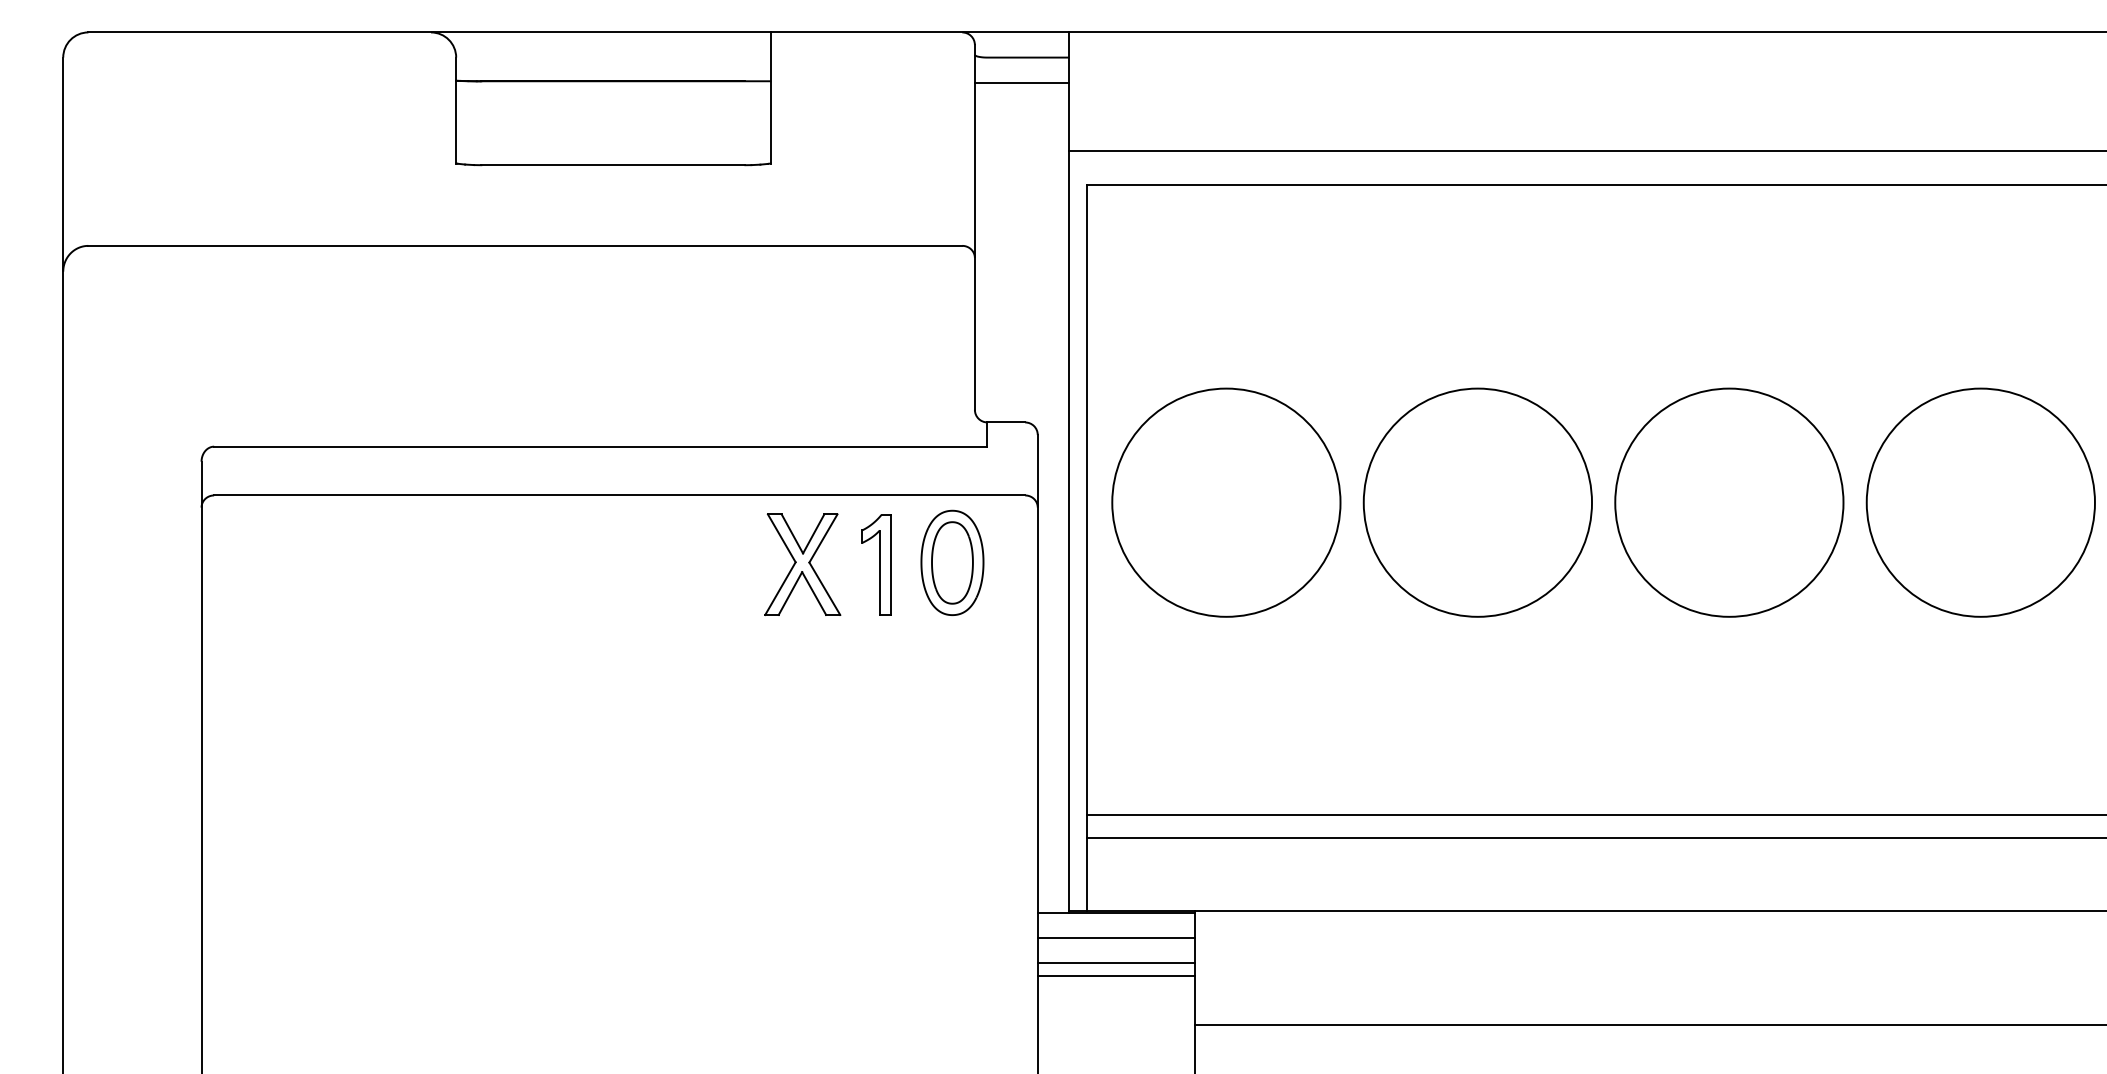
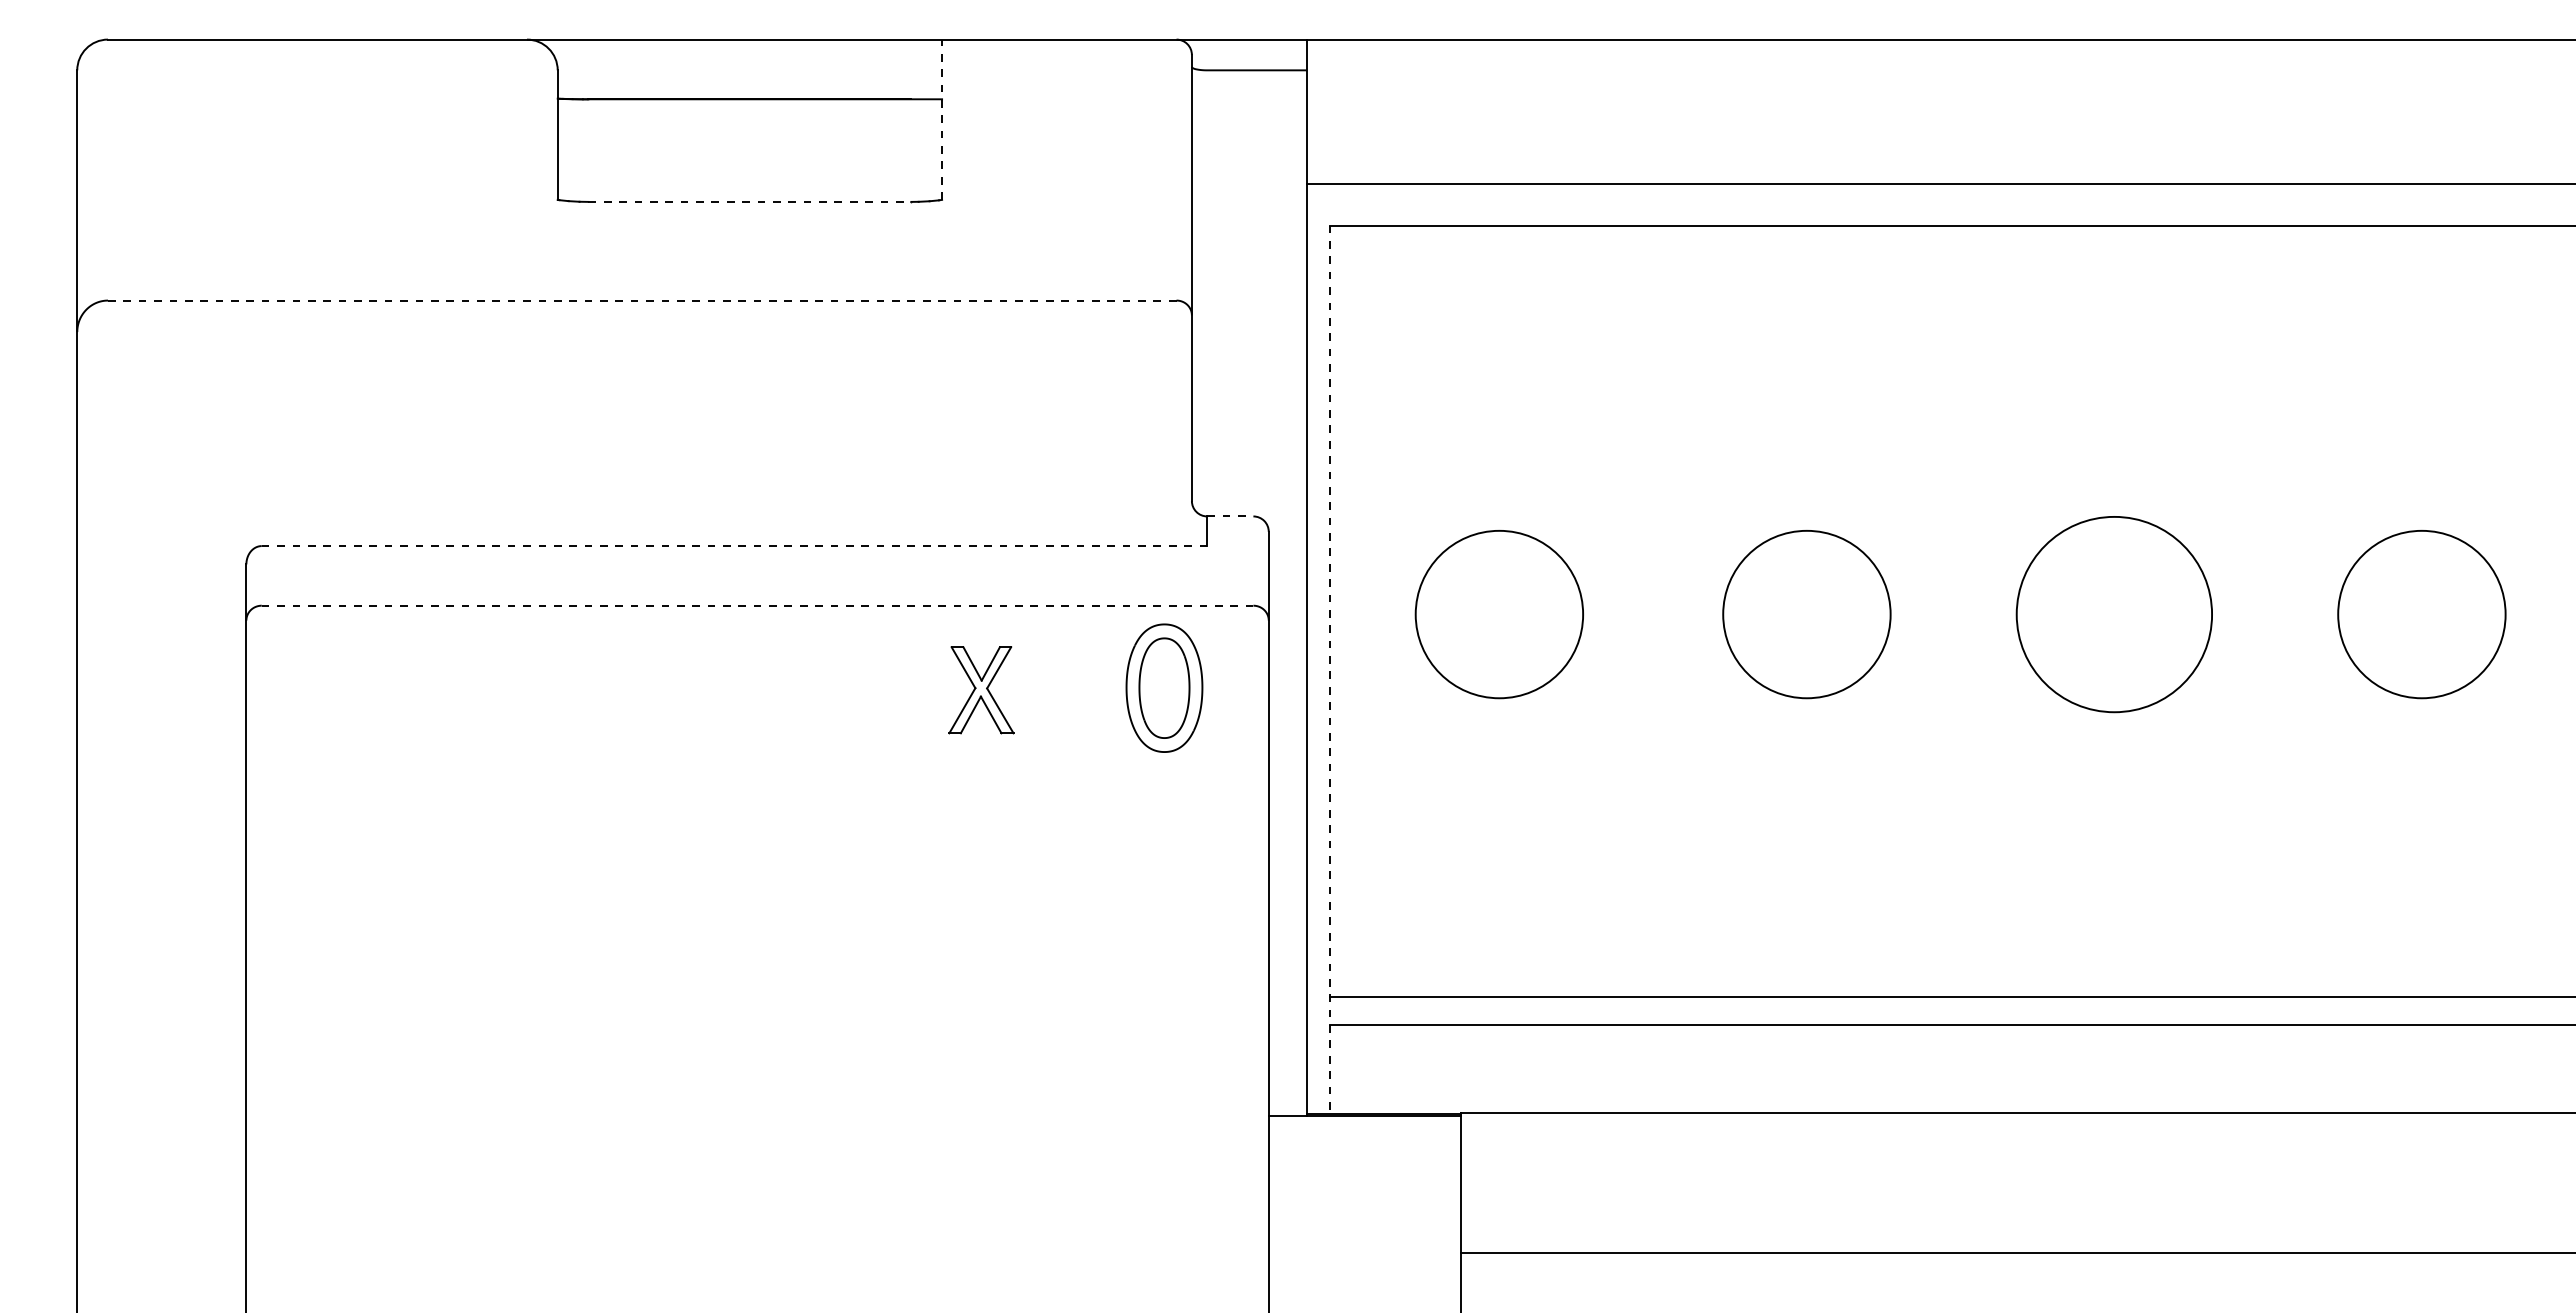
line: (1022, 83) -> (1249, 101), removed
line: (770, 97) -> (942, 119), solid -> dashed
line: (613, 164) -> (750, 201), solid -> dashed
line: (525, 245) -> (642, 300), solid -> dashed
line: (1006, 422) -> (1230, 516), solid -> dashed
line: (600, 447) -> (734, 546), solid -> dashed
line: (619, 495) -> (757, 605), solid -> dashed
circle: (1226, 502) -> (1499, 614), size x0.6
circle: (1477, 502) -> (1806, 614), size x0.6
circle: (1729, 502) -> (2114, 614), size x0.7
circle: (1980, 502) -> (2421, 614), size x0.6
line: (1087, 548) -> (1329, 670), solid -> dashed
part: (802, 563) -> (981, 689), size x0.7
part: (876, 564) -> (1071, 690), removed
line: (1116, 937) -> (1364, 1146), removed
line: (1116, 963) -> (1364, 1177), removed
line: (1116, 975) -> (1364, 1192), removed

